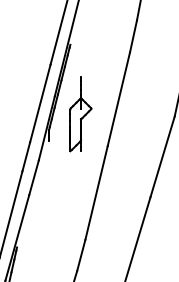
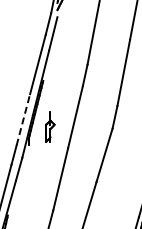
line: (40, 102) -> (23, 119), solid -> dashed
part: (81, 113) -> (50, 126), size x0.6

